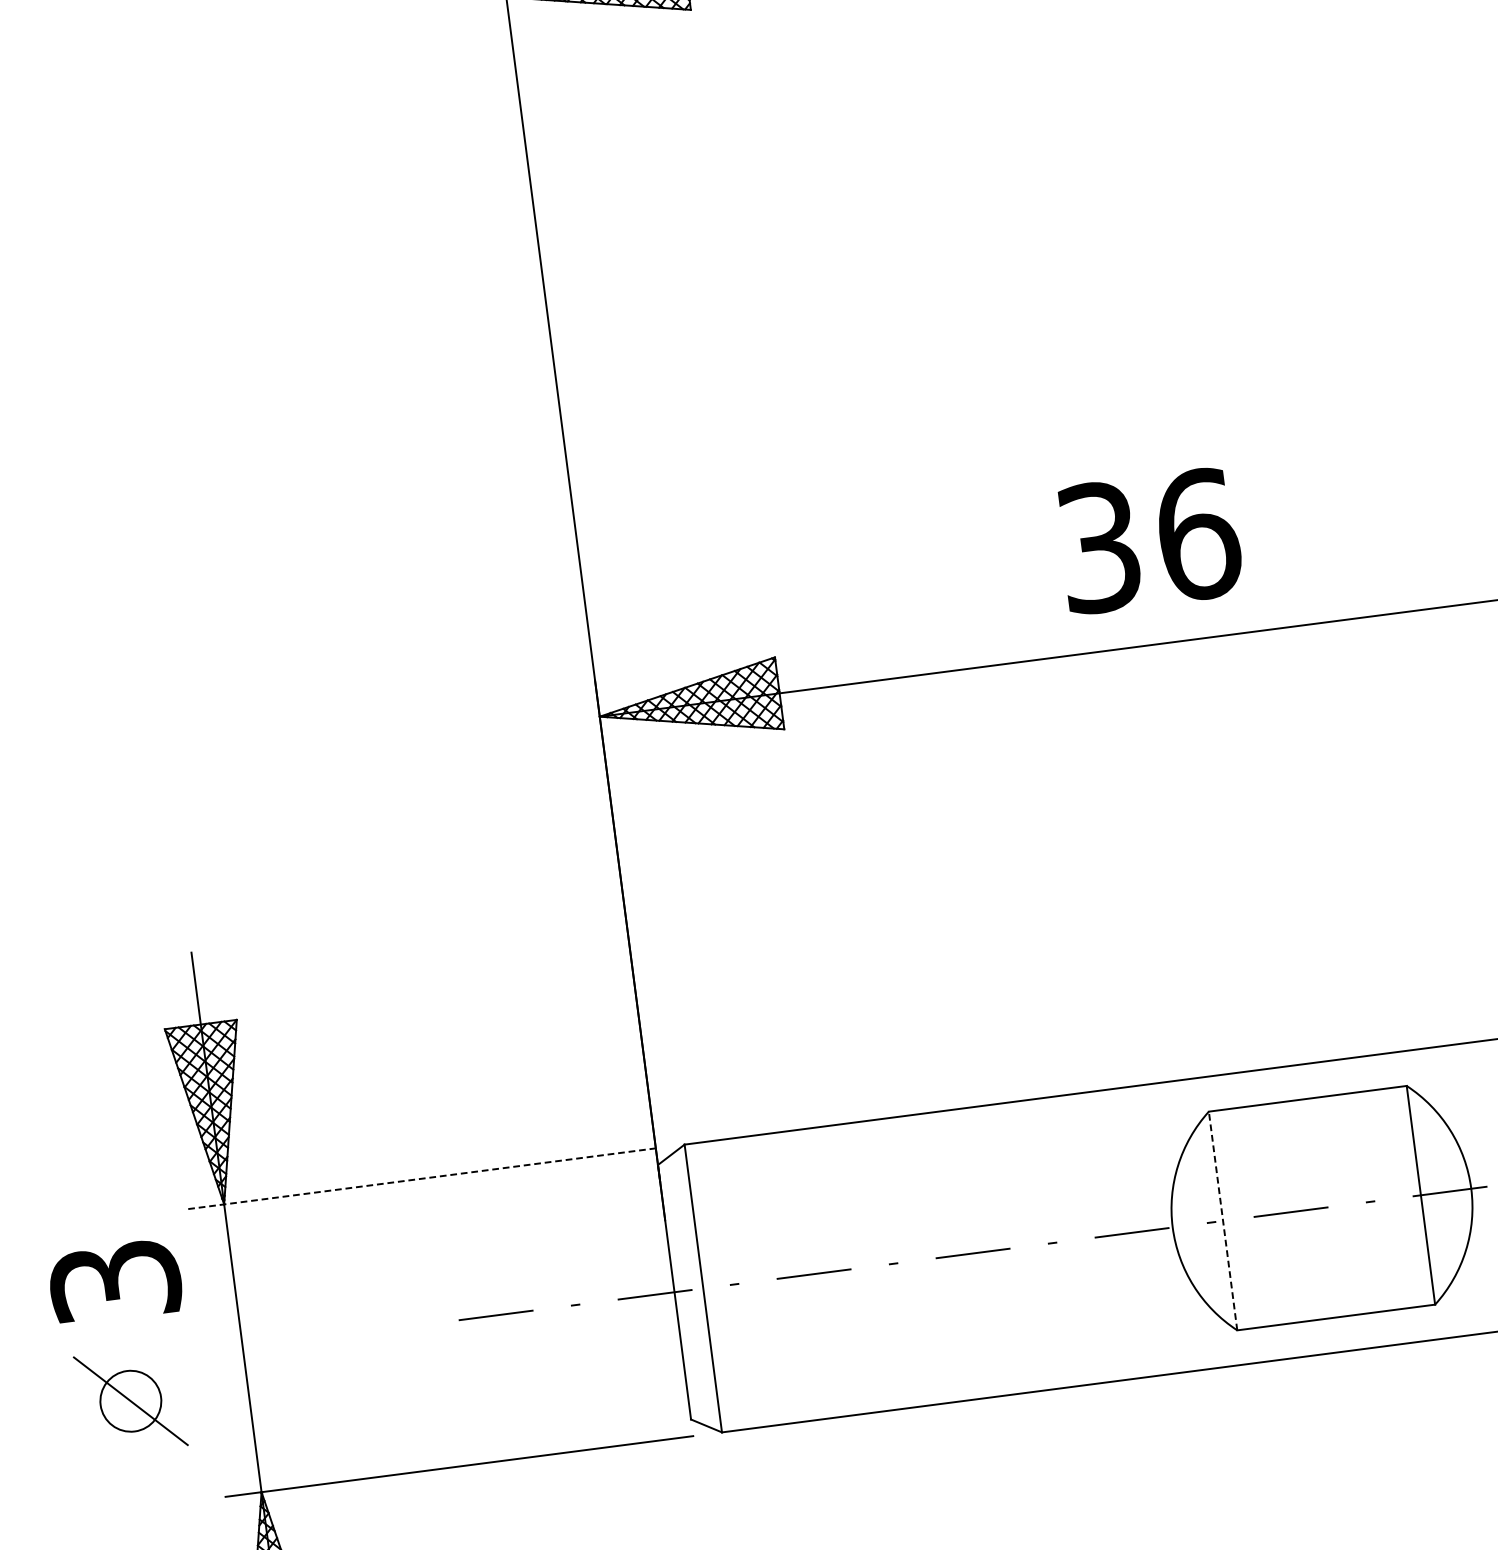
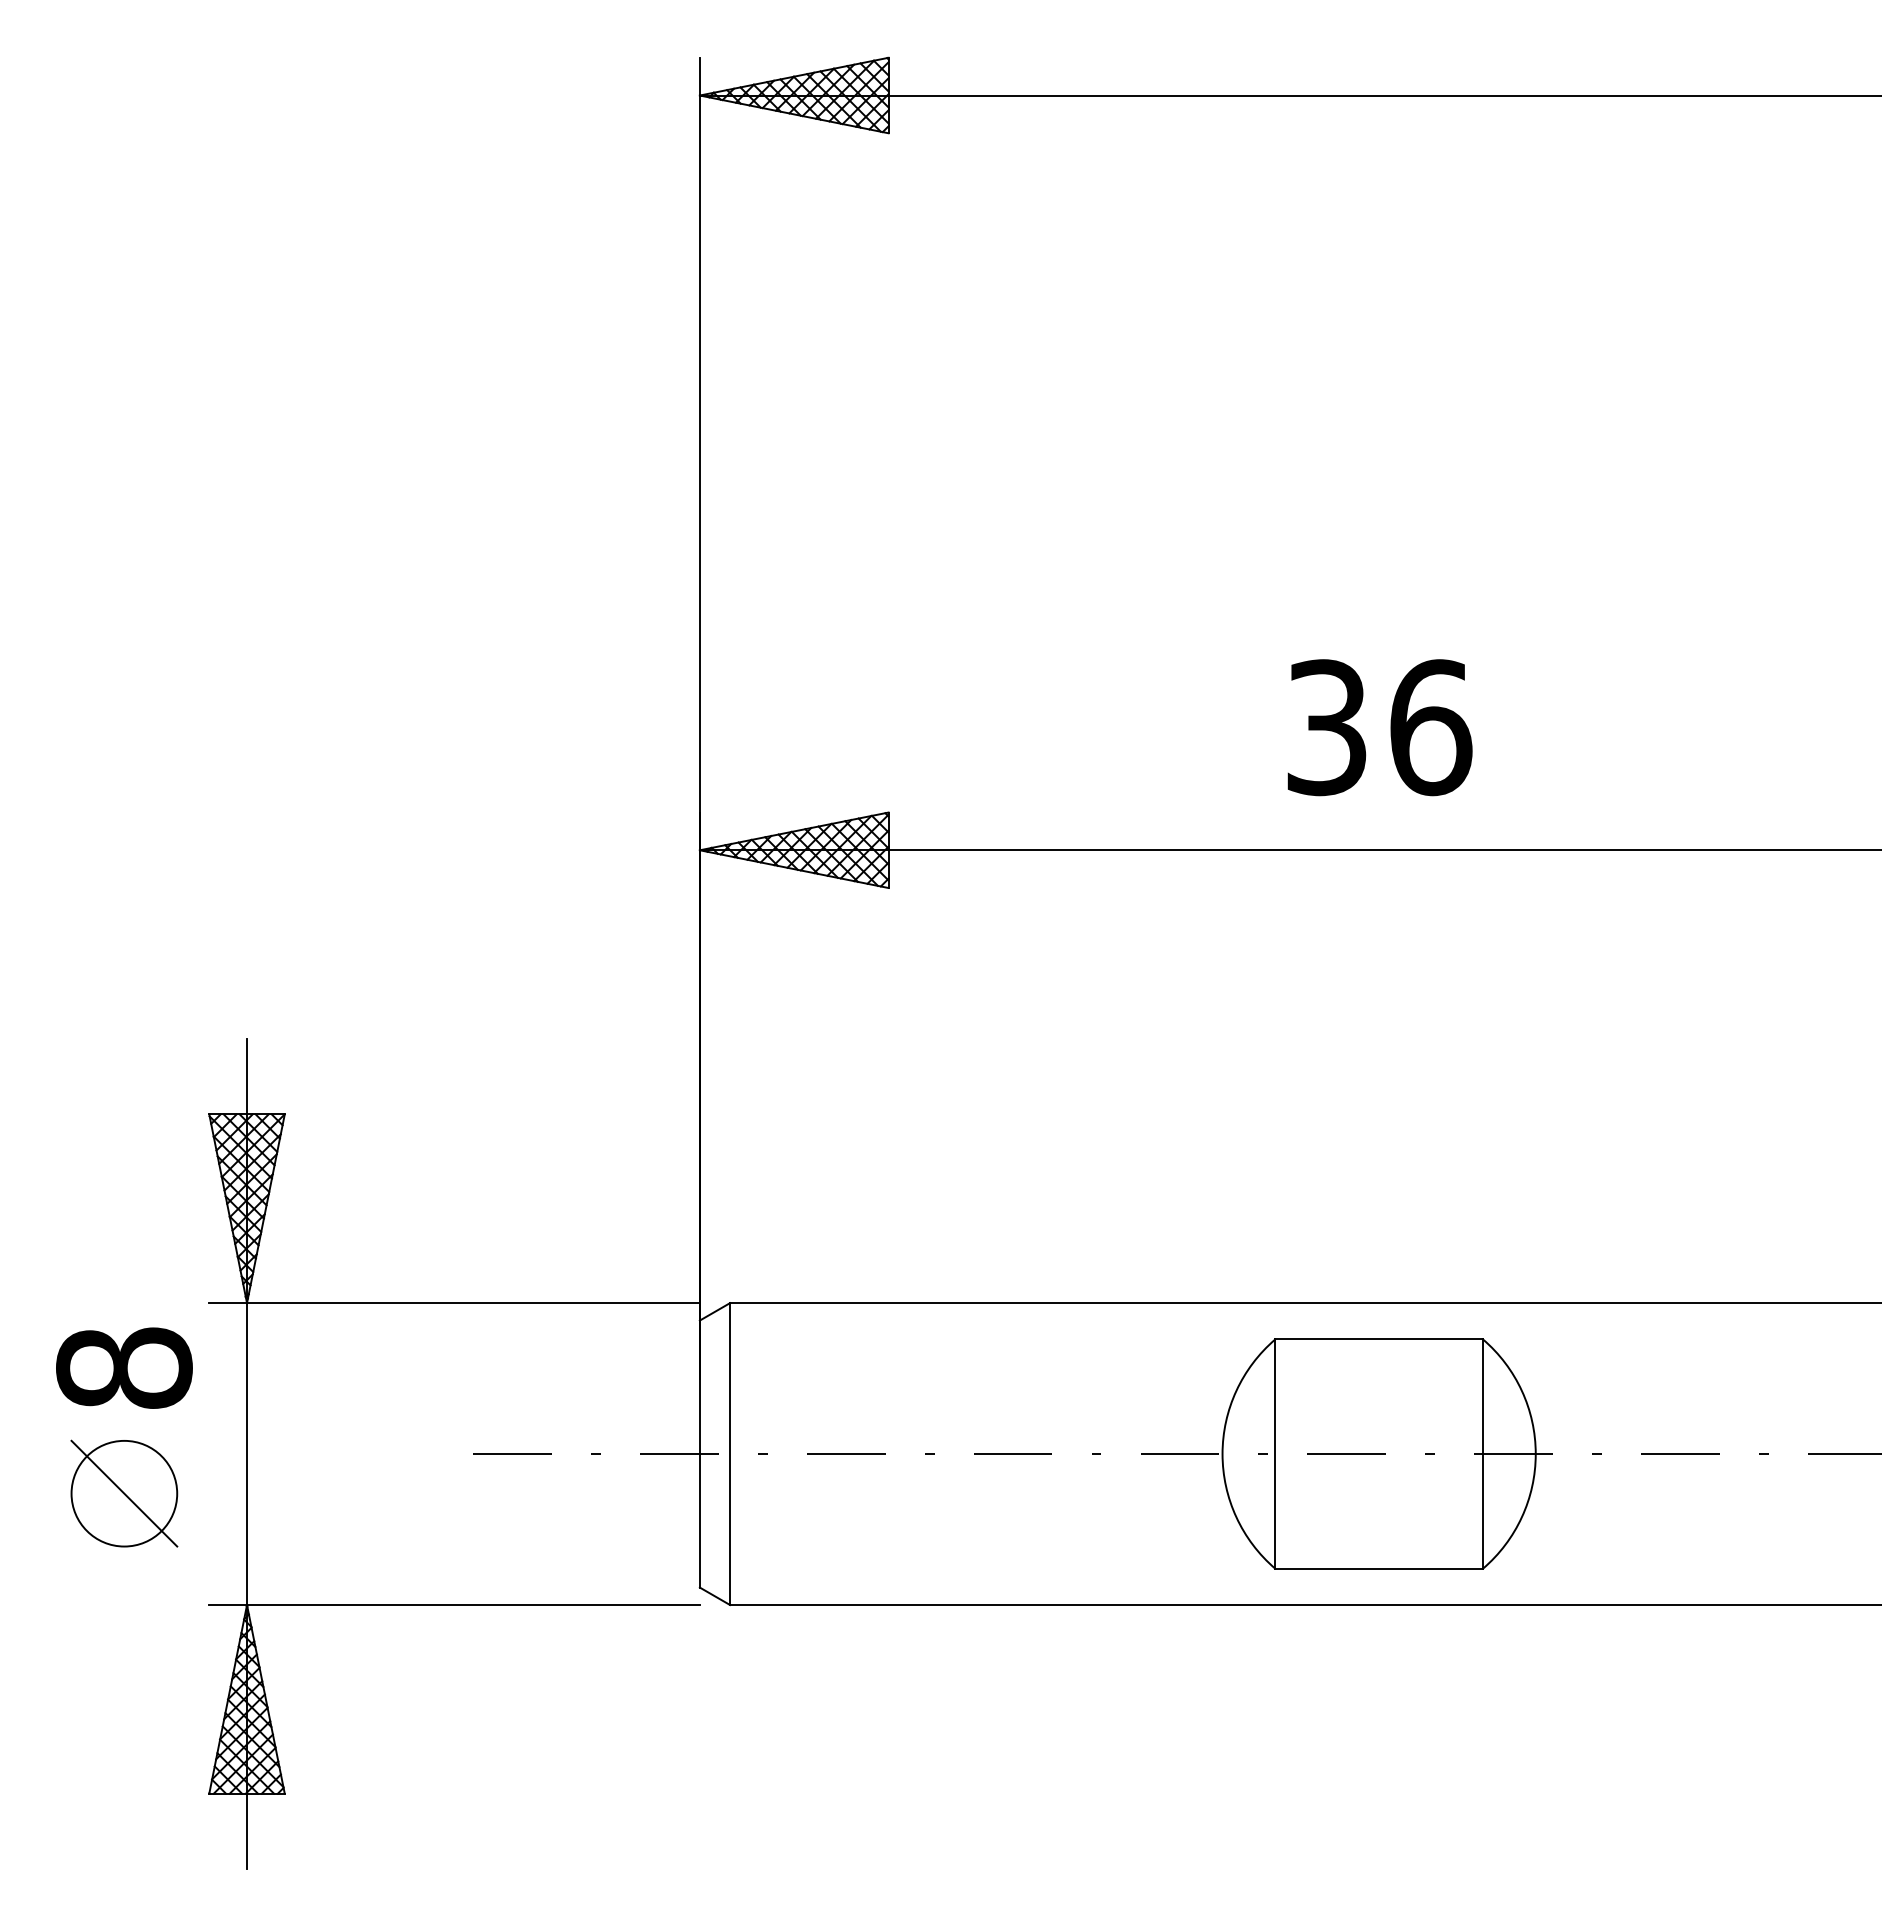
text: (1149, 540) -> (1379, 727), moved
line: (422, 1178) -> (455, 1303), dashed -> solid
line: (1223, 1221) -> (1275, 1454), dashed -> solid
text: (115, 1280) -> (124, 1367), 3 -> 8
circle: (130, 1401) -> (124, 1493), size x1.67

